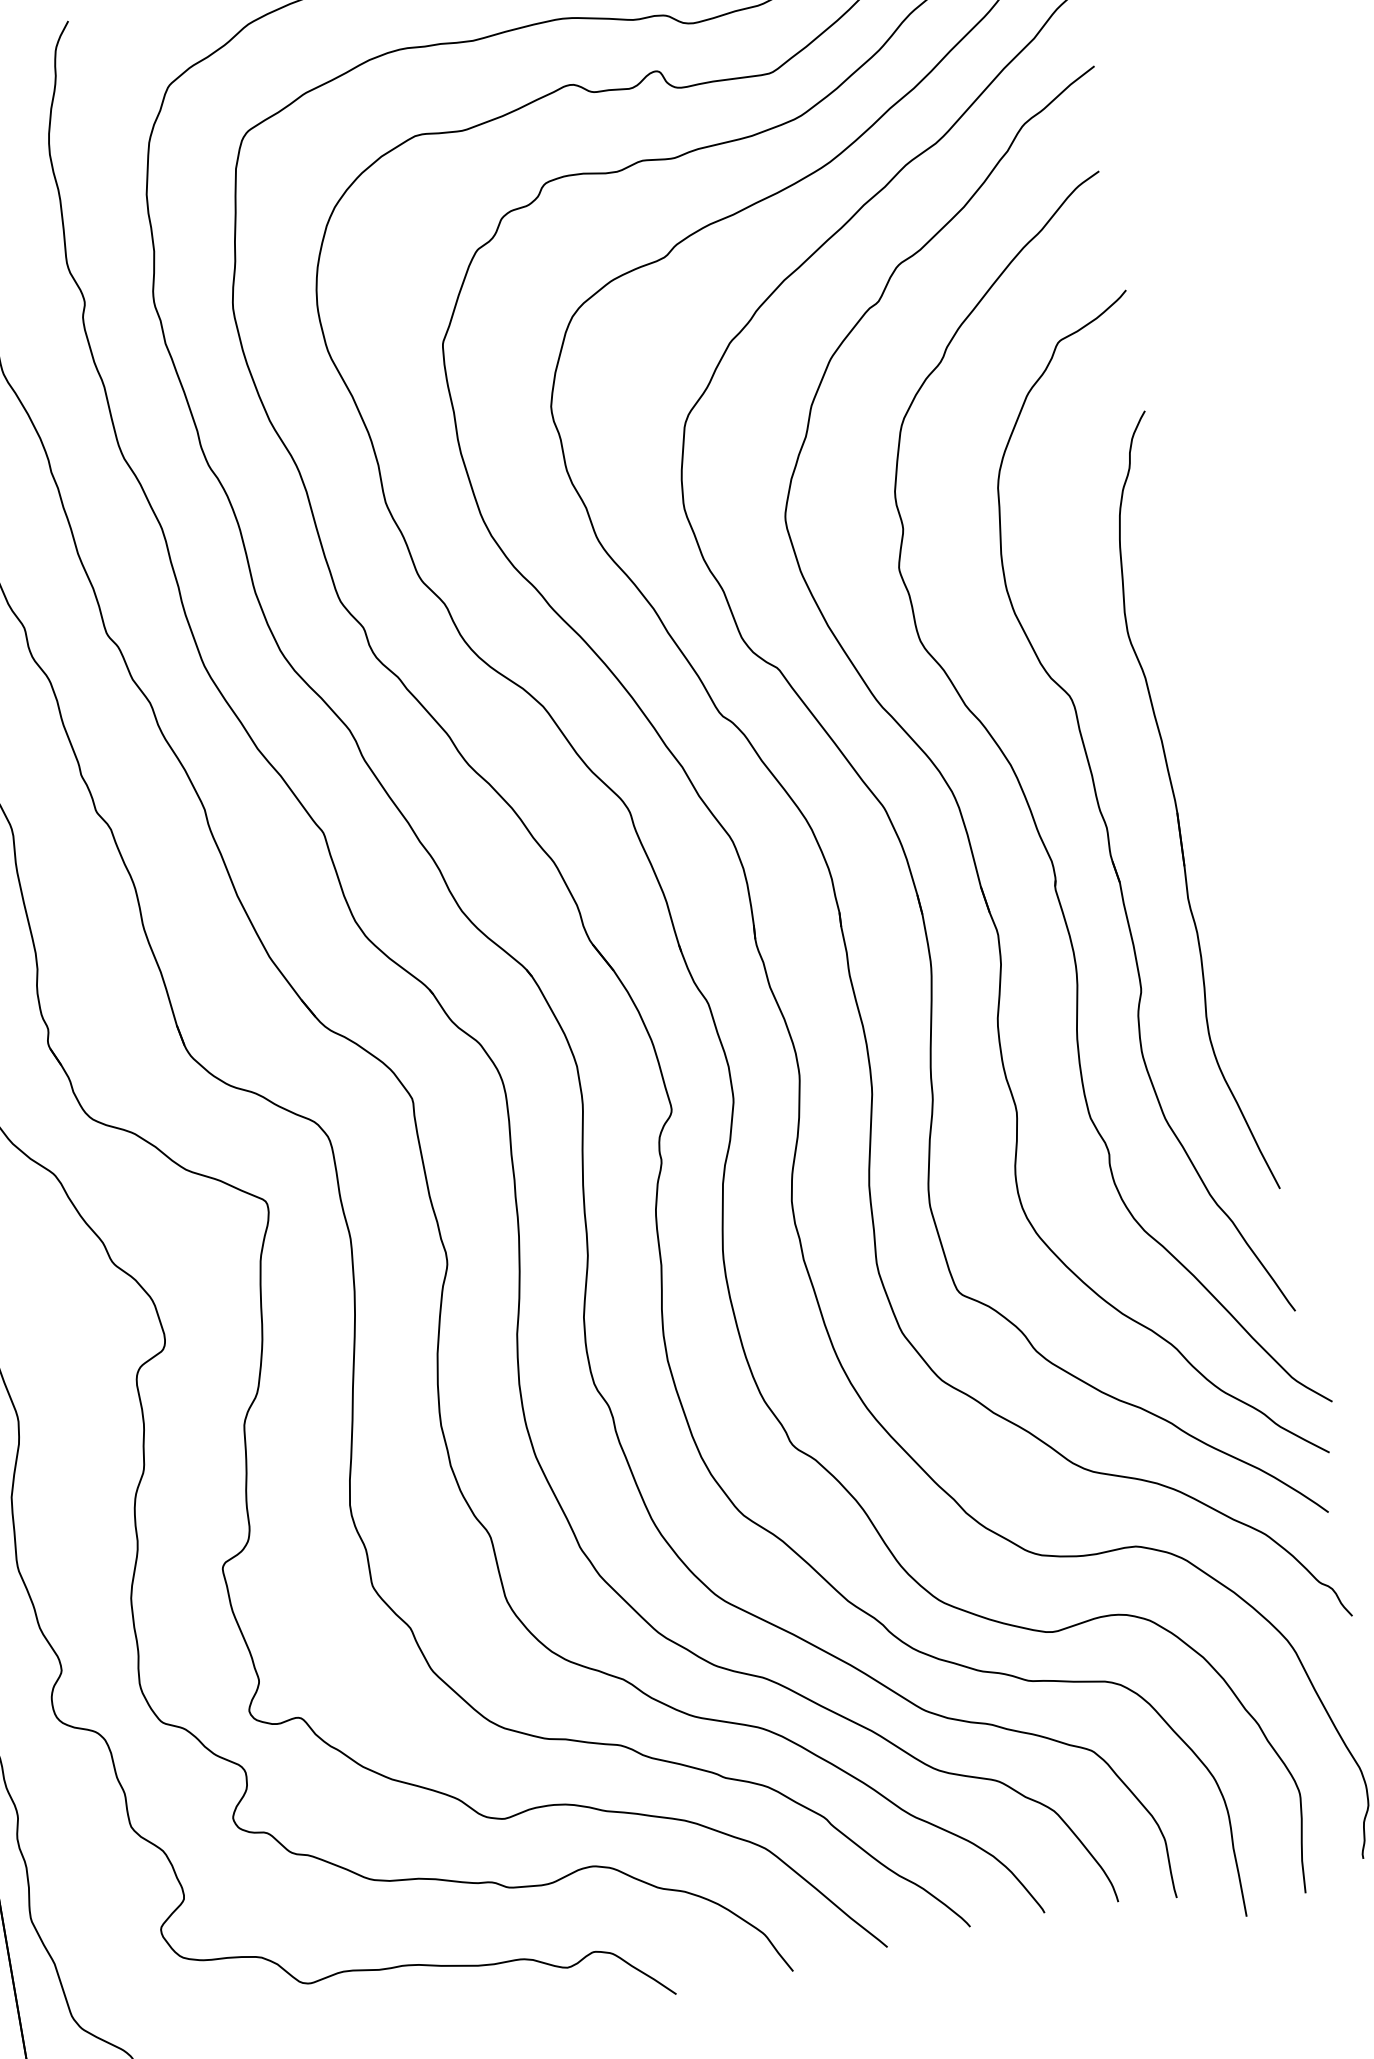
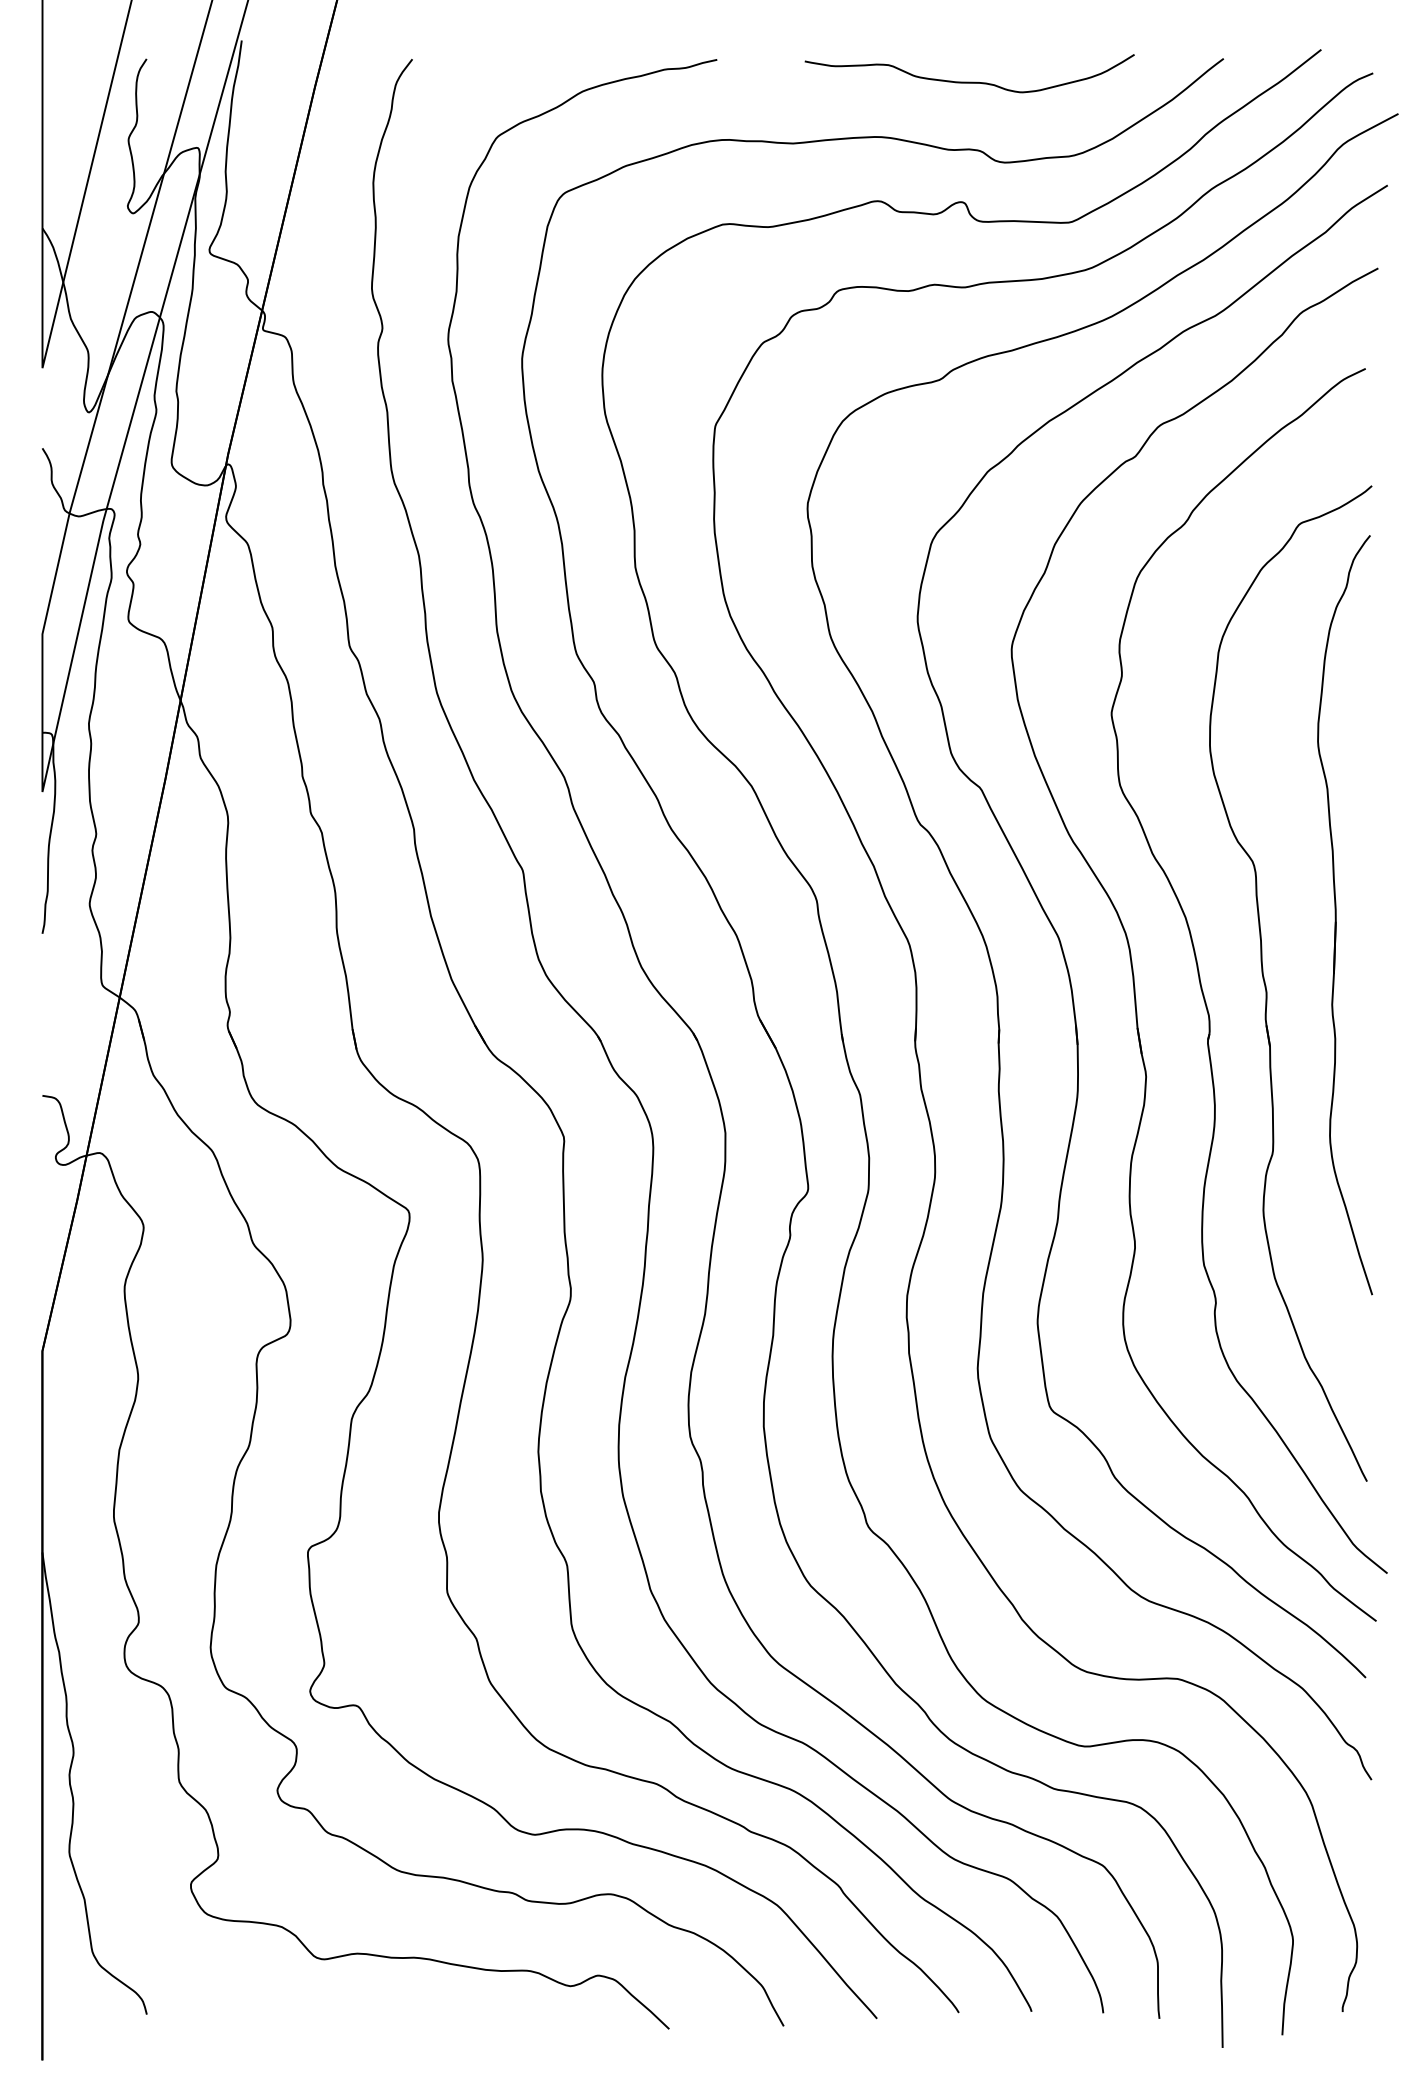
part: (1176, 806) -> (1336, 915), moved

